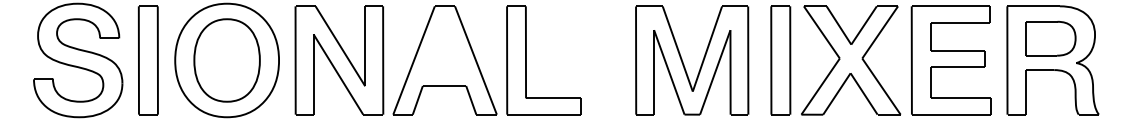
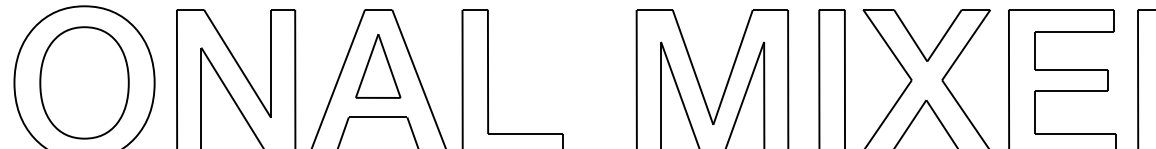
part: (444, 48) -> (378, 66), added

